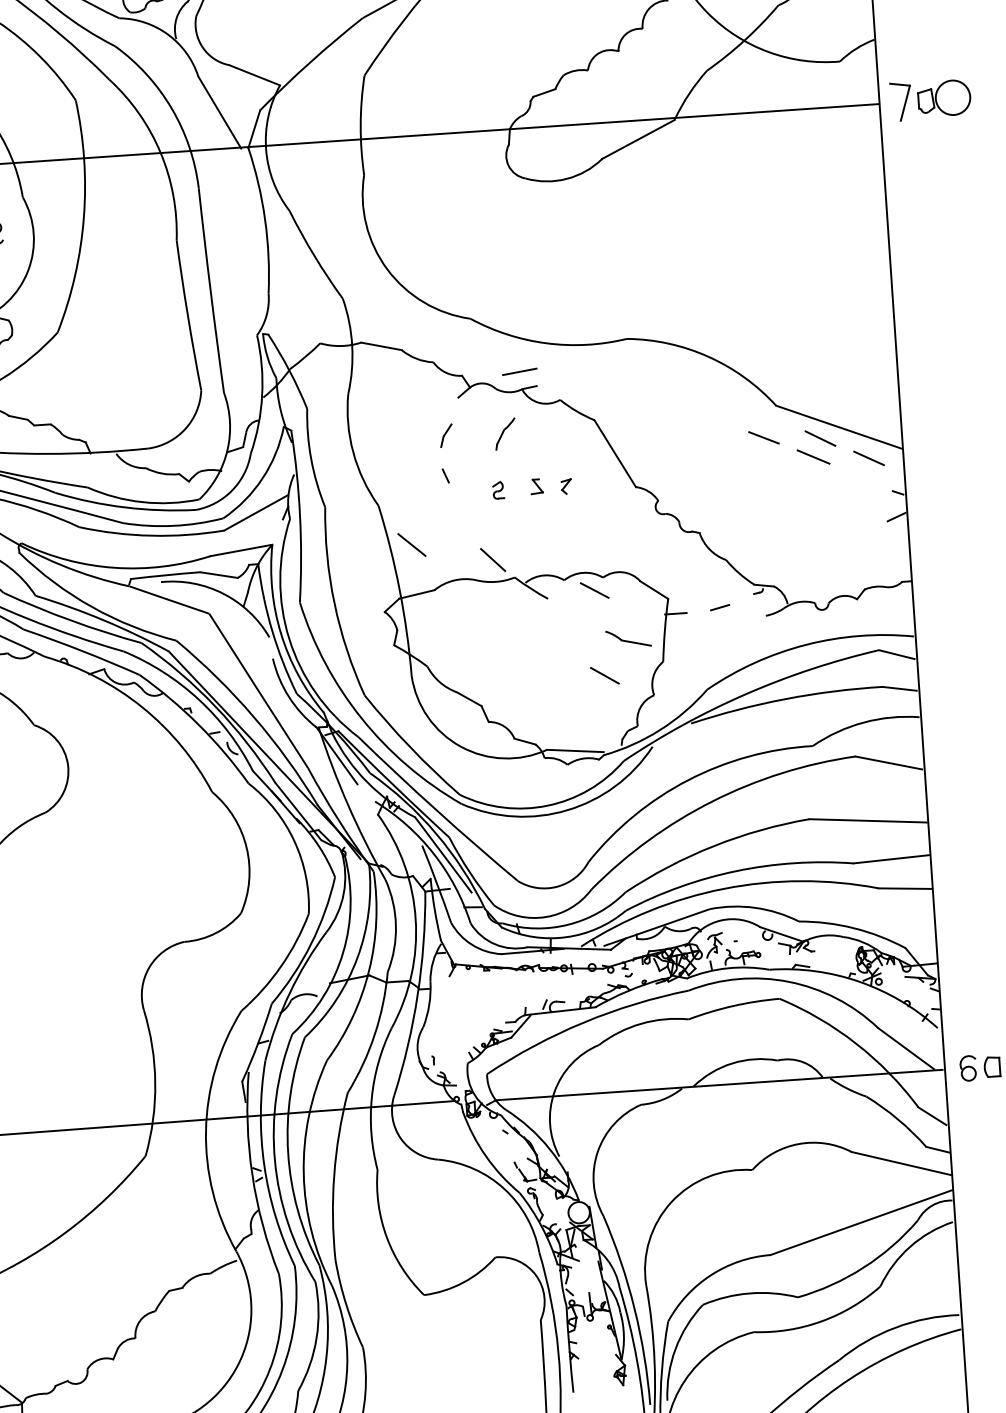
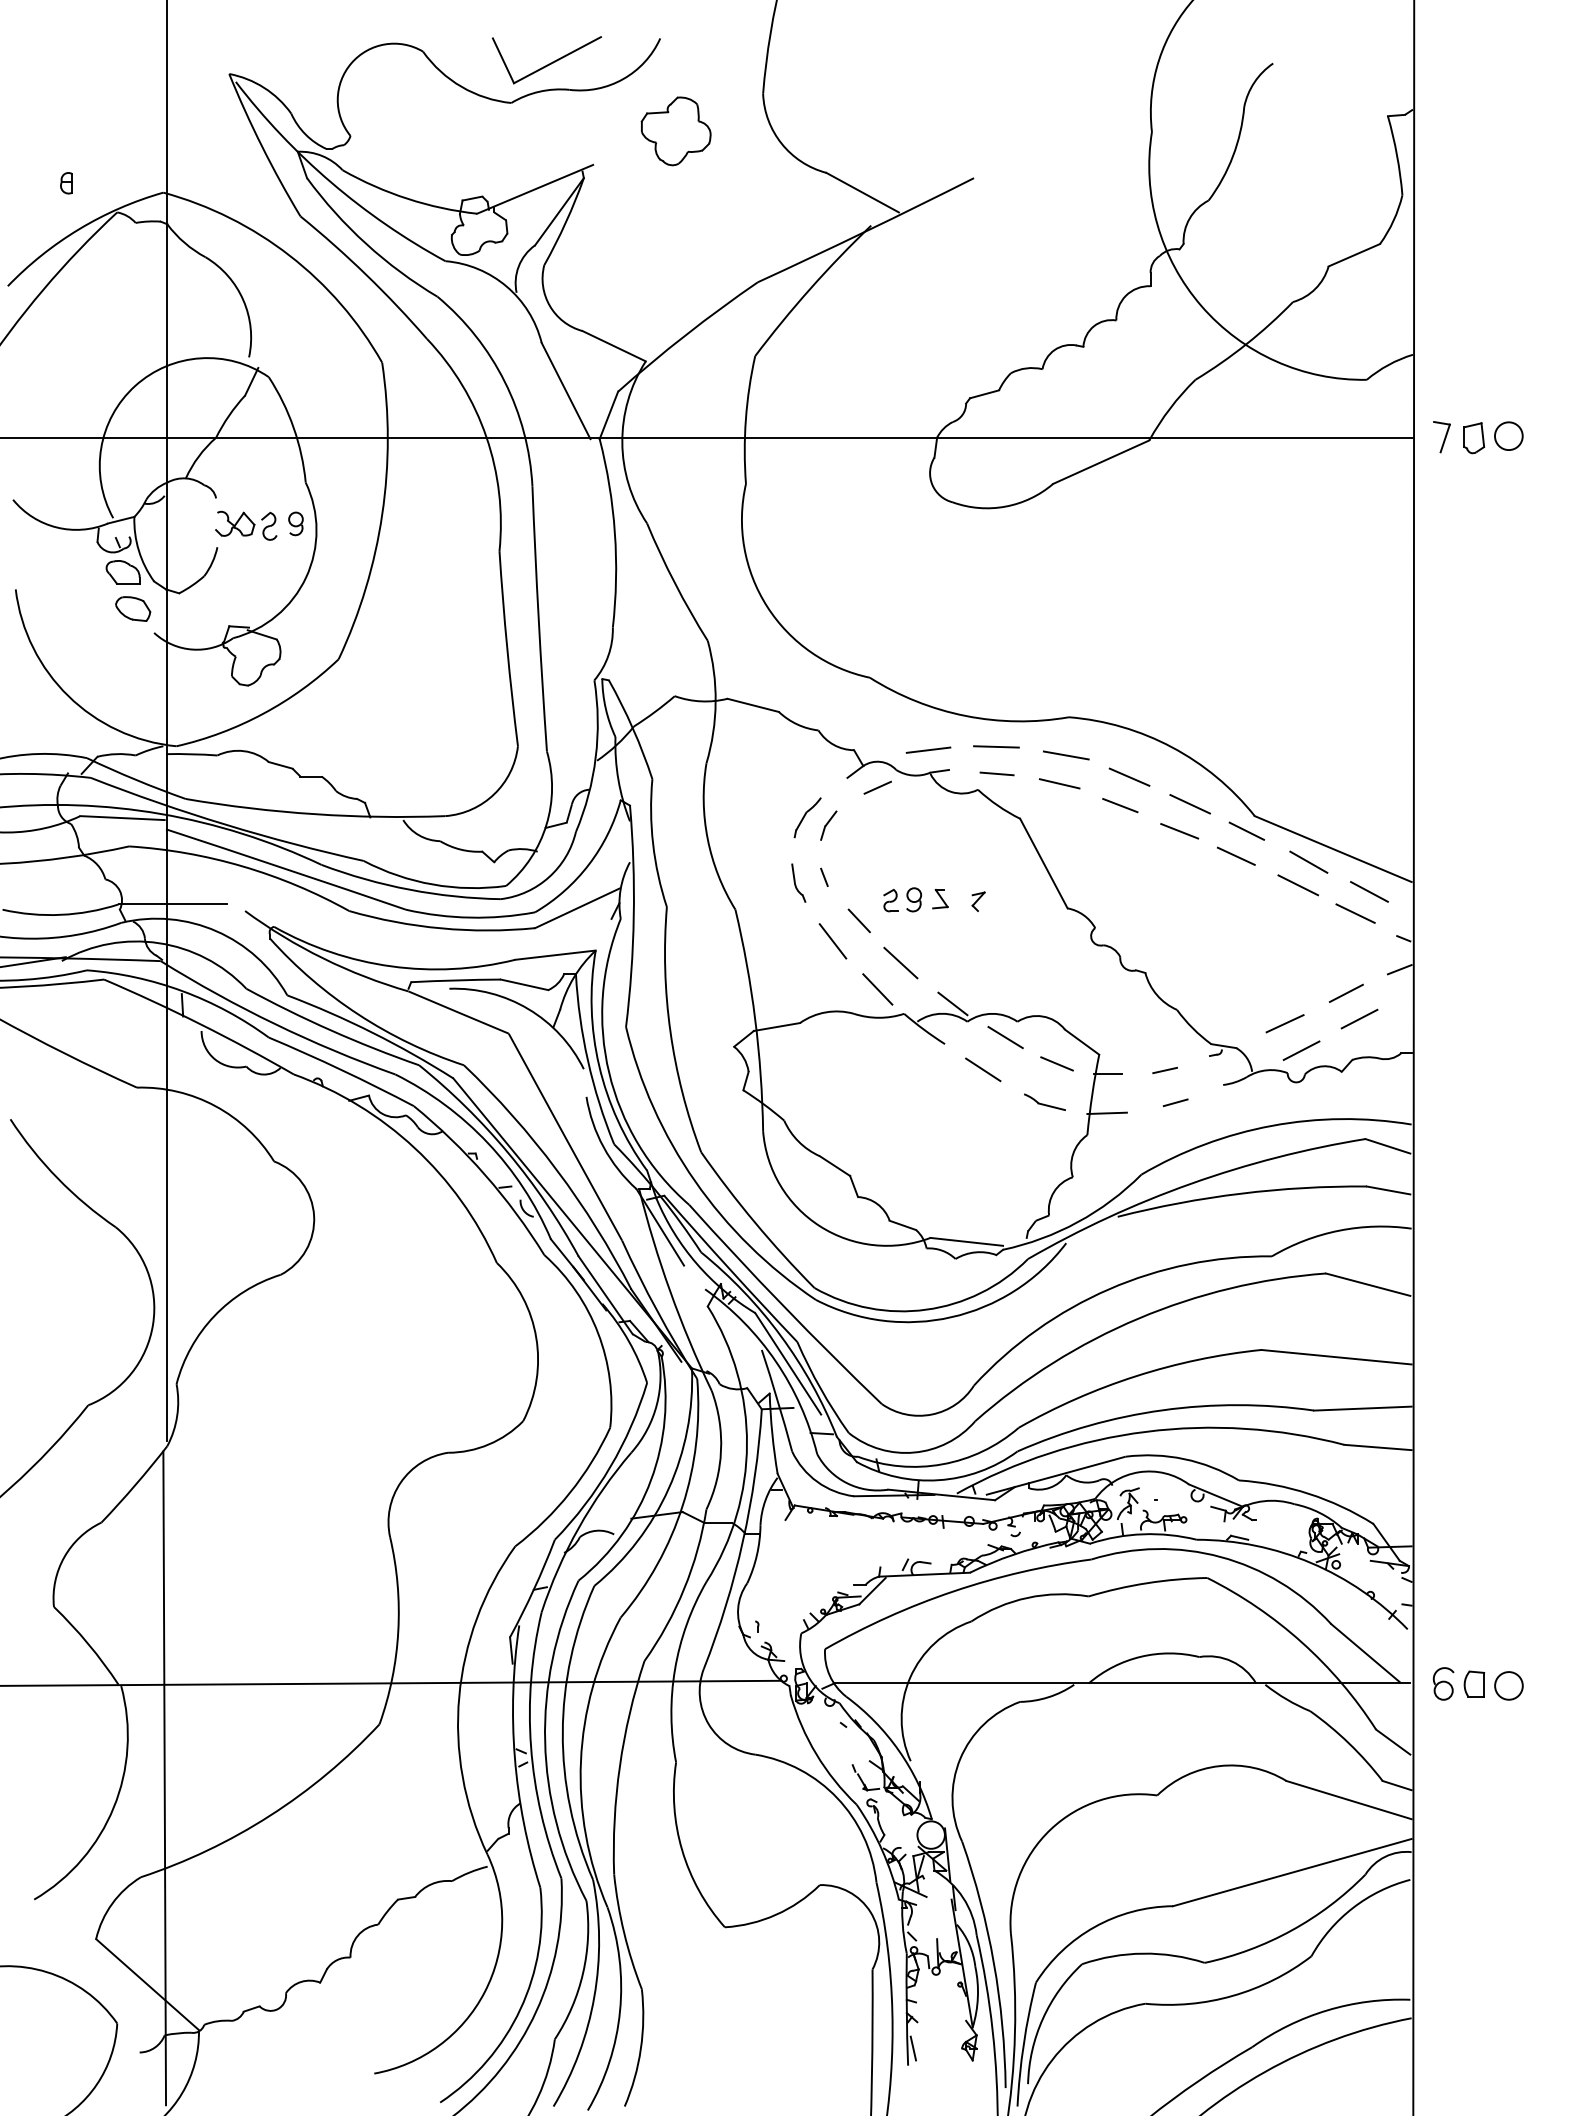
circle: (952, 98) -> (1508, 436), size x0.62
part: (900, 102) -> (1441, 437), size x0.62
part: (17, 229) -> (295, 523), added
line: (572, 365) -> (996, 746), added
line: (626, 368) -> (1065, 755), added
line: (676, 381) -> (1129, 776), added
line: (573, 386) -> (996, 773), added
line: (623, 390) -> (1059, 783), added
line: (724, 400) -> (1189, 804), added
line: (482, 403) -> (877, 787), added
line: (671, 404) -> (1120, 805), added
line: (770, 417) -> (1246, 830), added
line: (718, 421) -> (1179, 831), added
part: (505, 433) -> (807, 817), moved
line: (859, 475) -> (1355, 913), added
part: (425, 481) -> (798, 882), added
part: (516, 488) -> (913, 899), added
line: (474, 507) -> (858, 920), added
line: (455, 525) -> (832, 941), added
line: (855, 537) -> (1345, 992), added
line: (411, 544) -> (900, 962), moved
line: (868, 557) -> (1359, 1018), added
line: (810, 564) -> (1284, 1023), added
line: (551, 566) -> (952, 1003), added
line: (824, 584) -> (1301, 1050), added
line: (635, 607) -> (1056, 1063), added
line: (729, 631) -> (1175, 1102), added
part: (628, 638) -> (1044, 1101), size x0.71
line: (676, 644) -> (1106, 1113), added
line: (605, 675) -> (983, 1069), moved
line: (576, 1379) -> (913, 2048), added

